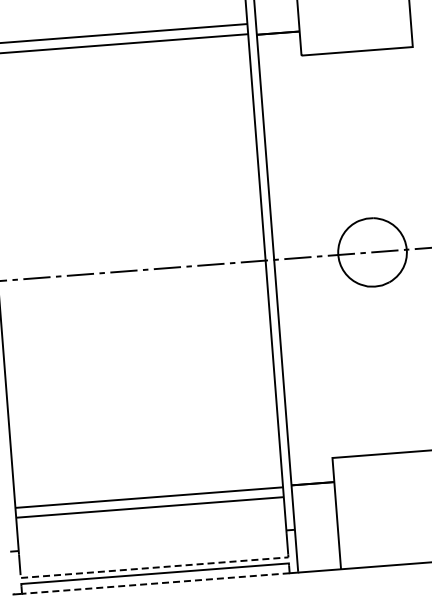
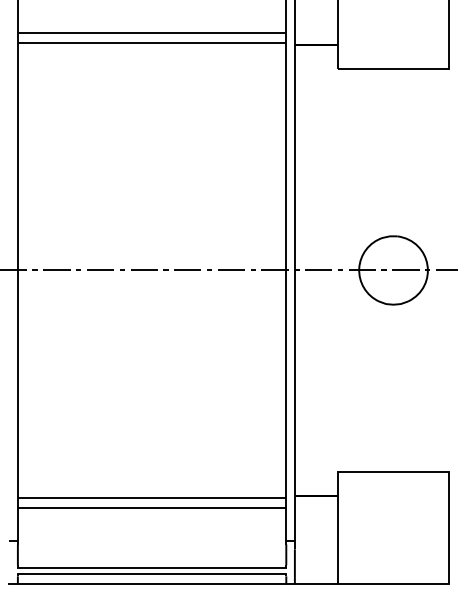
line: (154, 568) -> (151, 568), dashed -> solid
line: (155, 583) -> (151, 583), dashed -> solid

